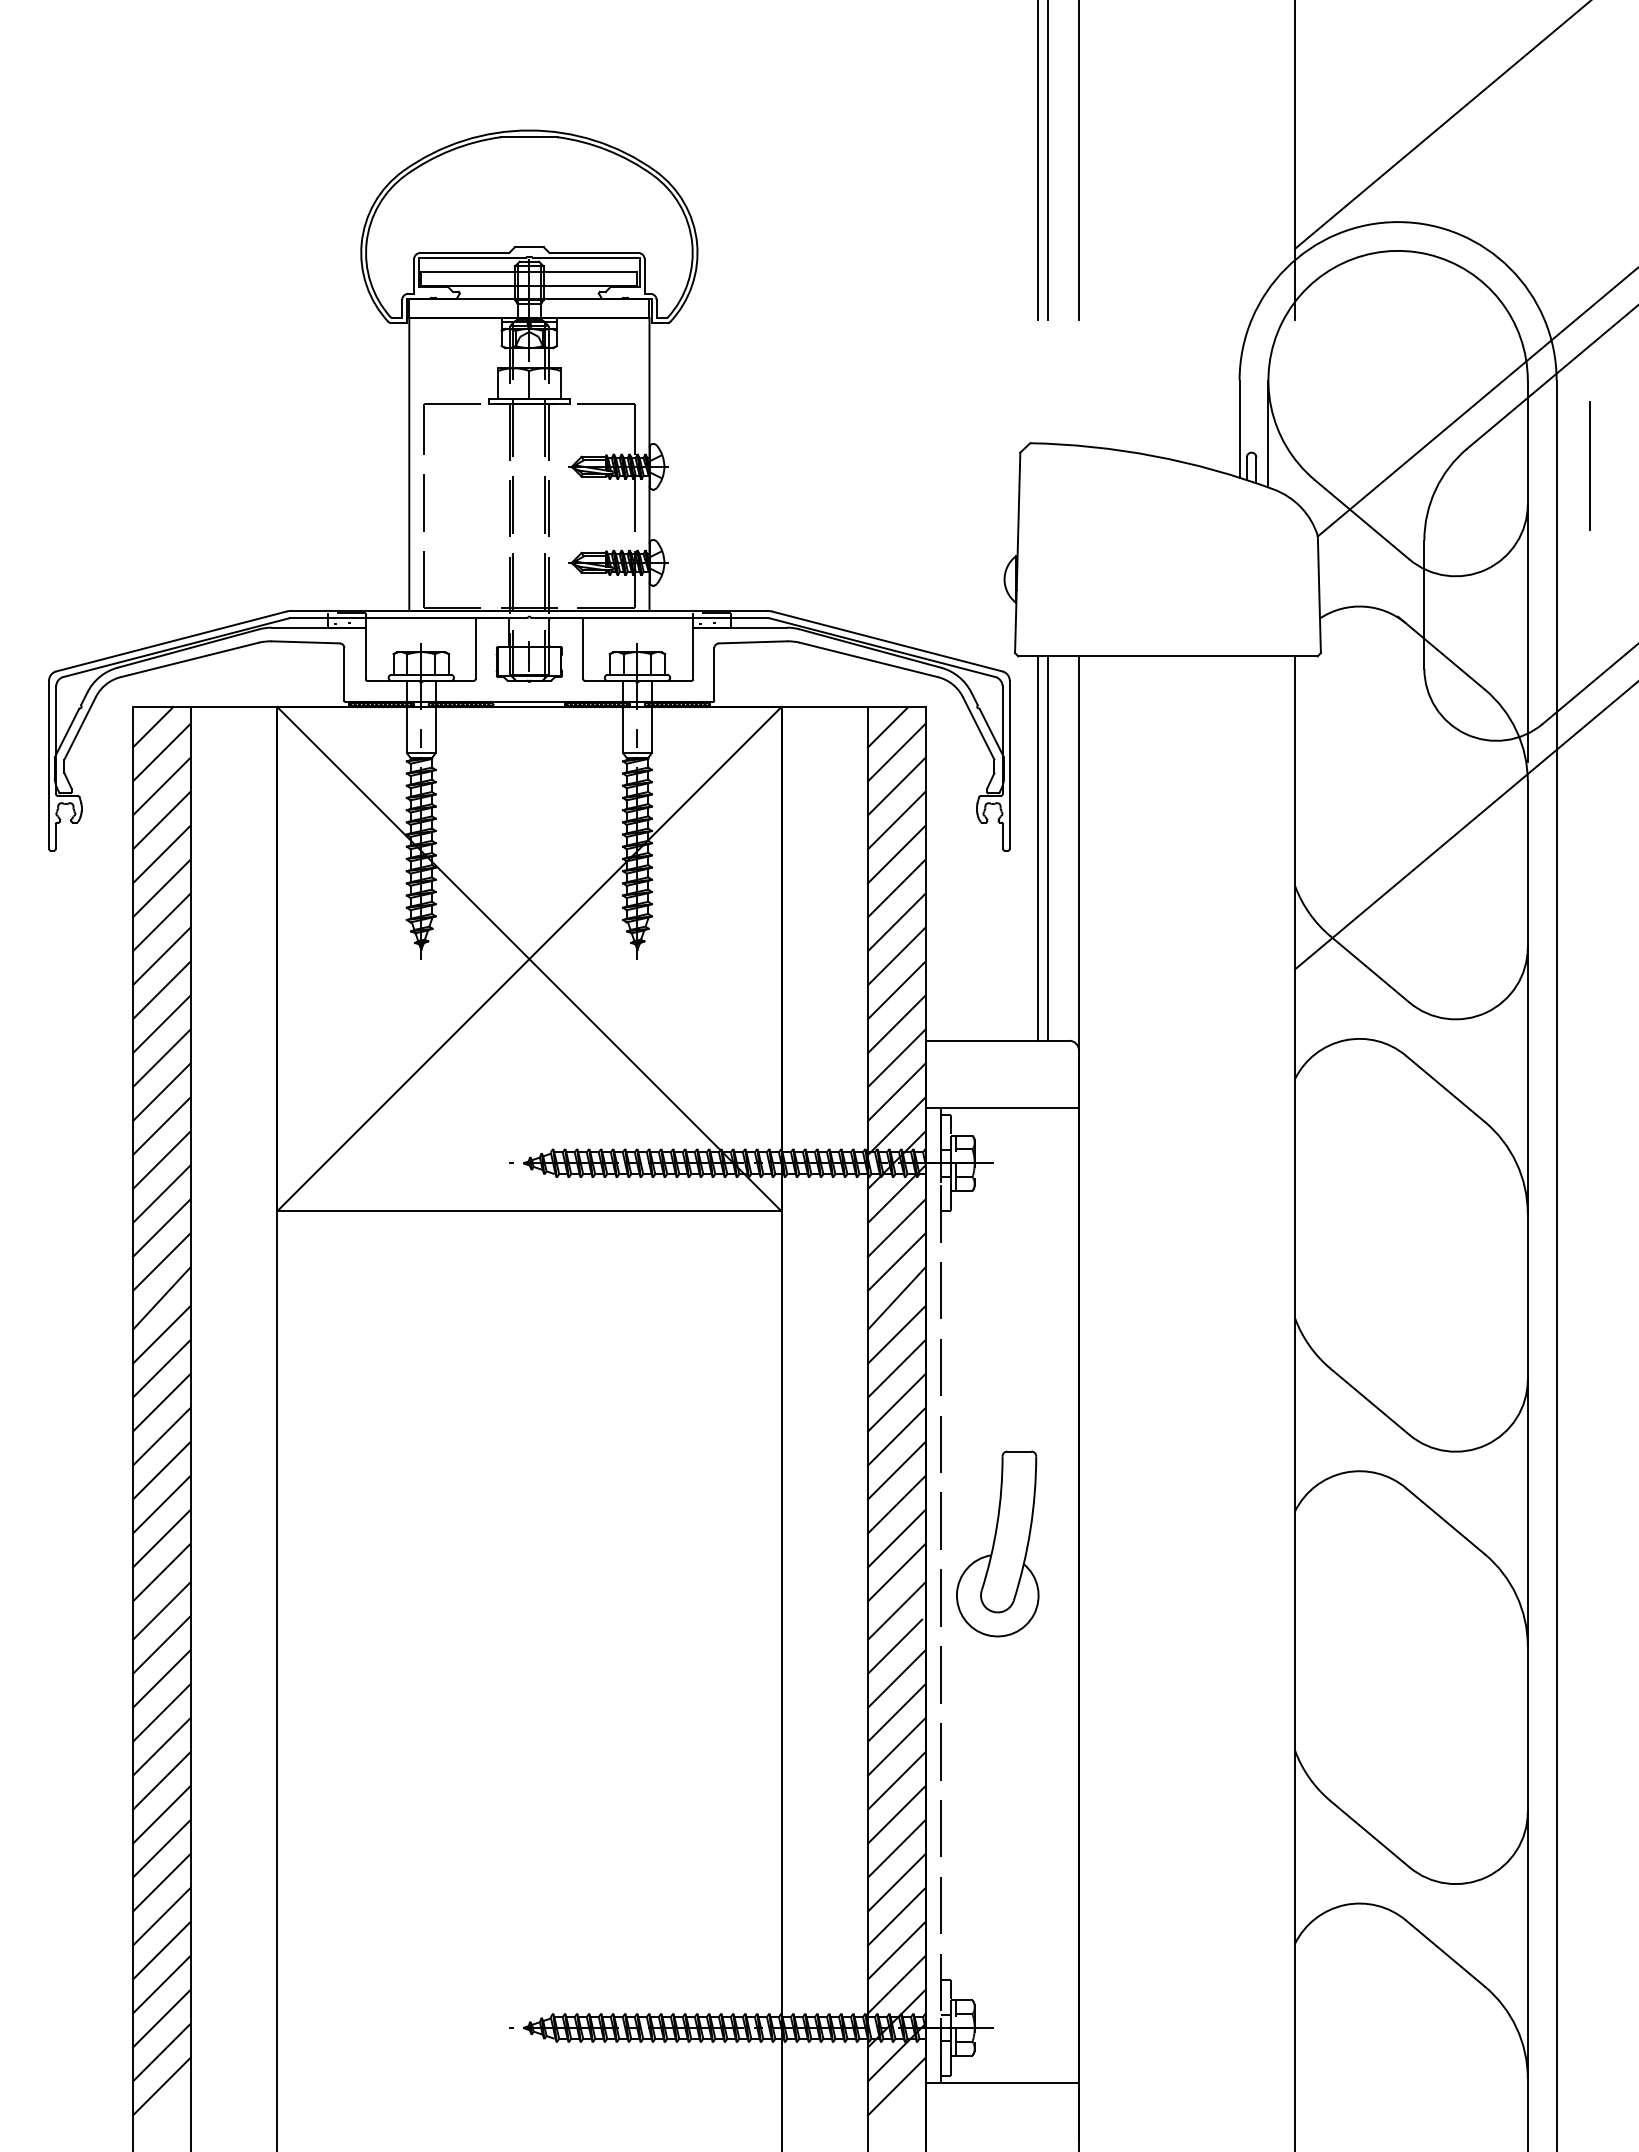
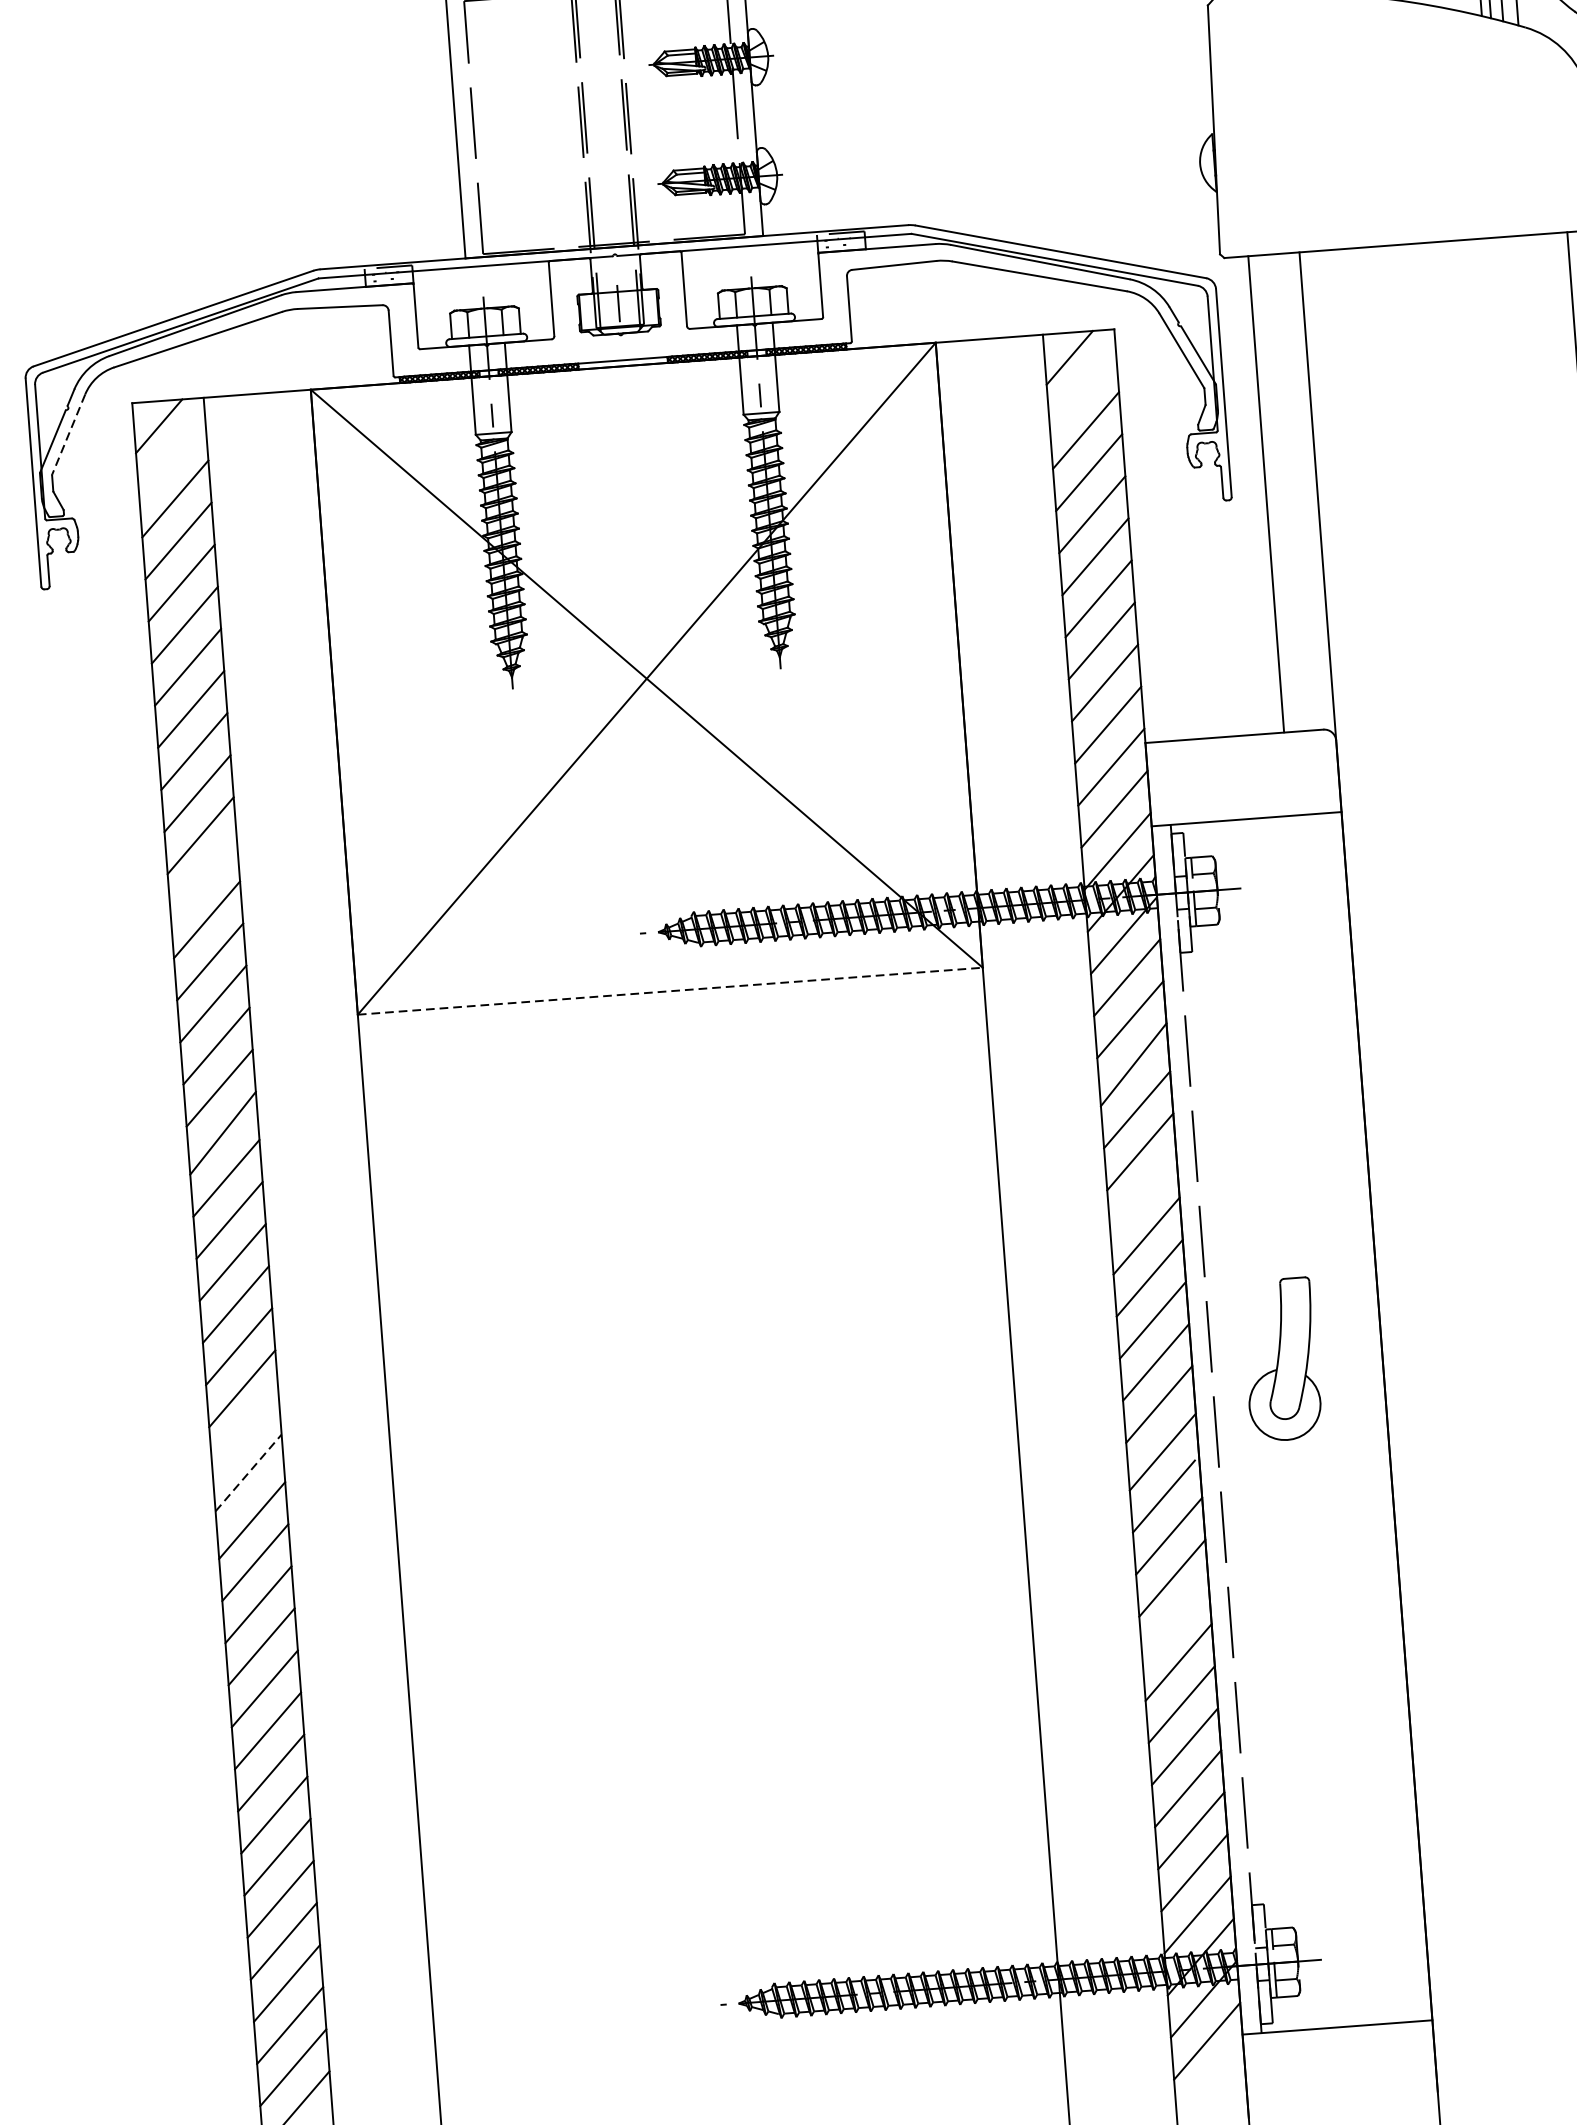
line: (80, 728) -> (69, 434), solid -> dashed
line: (161, 752) -> (171, 456), removed
line: (896, 752) -> (1082, 388), removed
line: (1048, 848) -> (1279, 493), removed
line: (161, 1091) -> (203, 876), removed
line: (529, 1211) -> (670, 991), solid -> dashed
line: (896, 1402) -> (1142, 1193), removed
line: (161, 1538) -> (244, 1430), removed
part: (997, 1543) -> (1281, 1359), size x0.7
line: (161, 1572) -> (248, 1472), solid -> dashed
line: (896, 1746) -> (1174, 1620), removed

